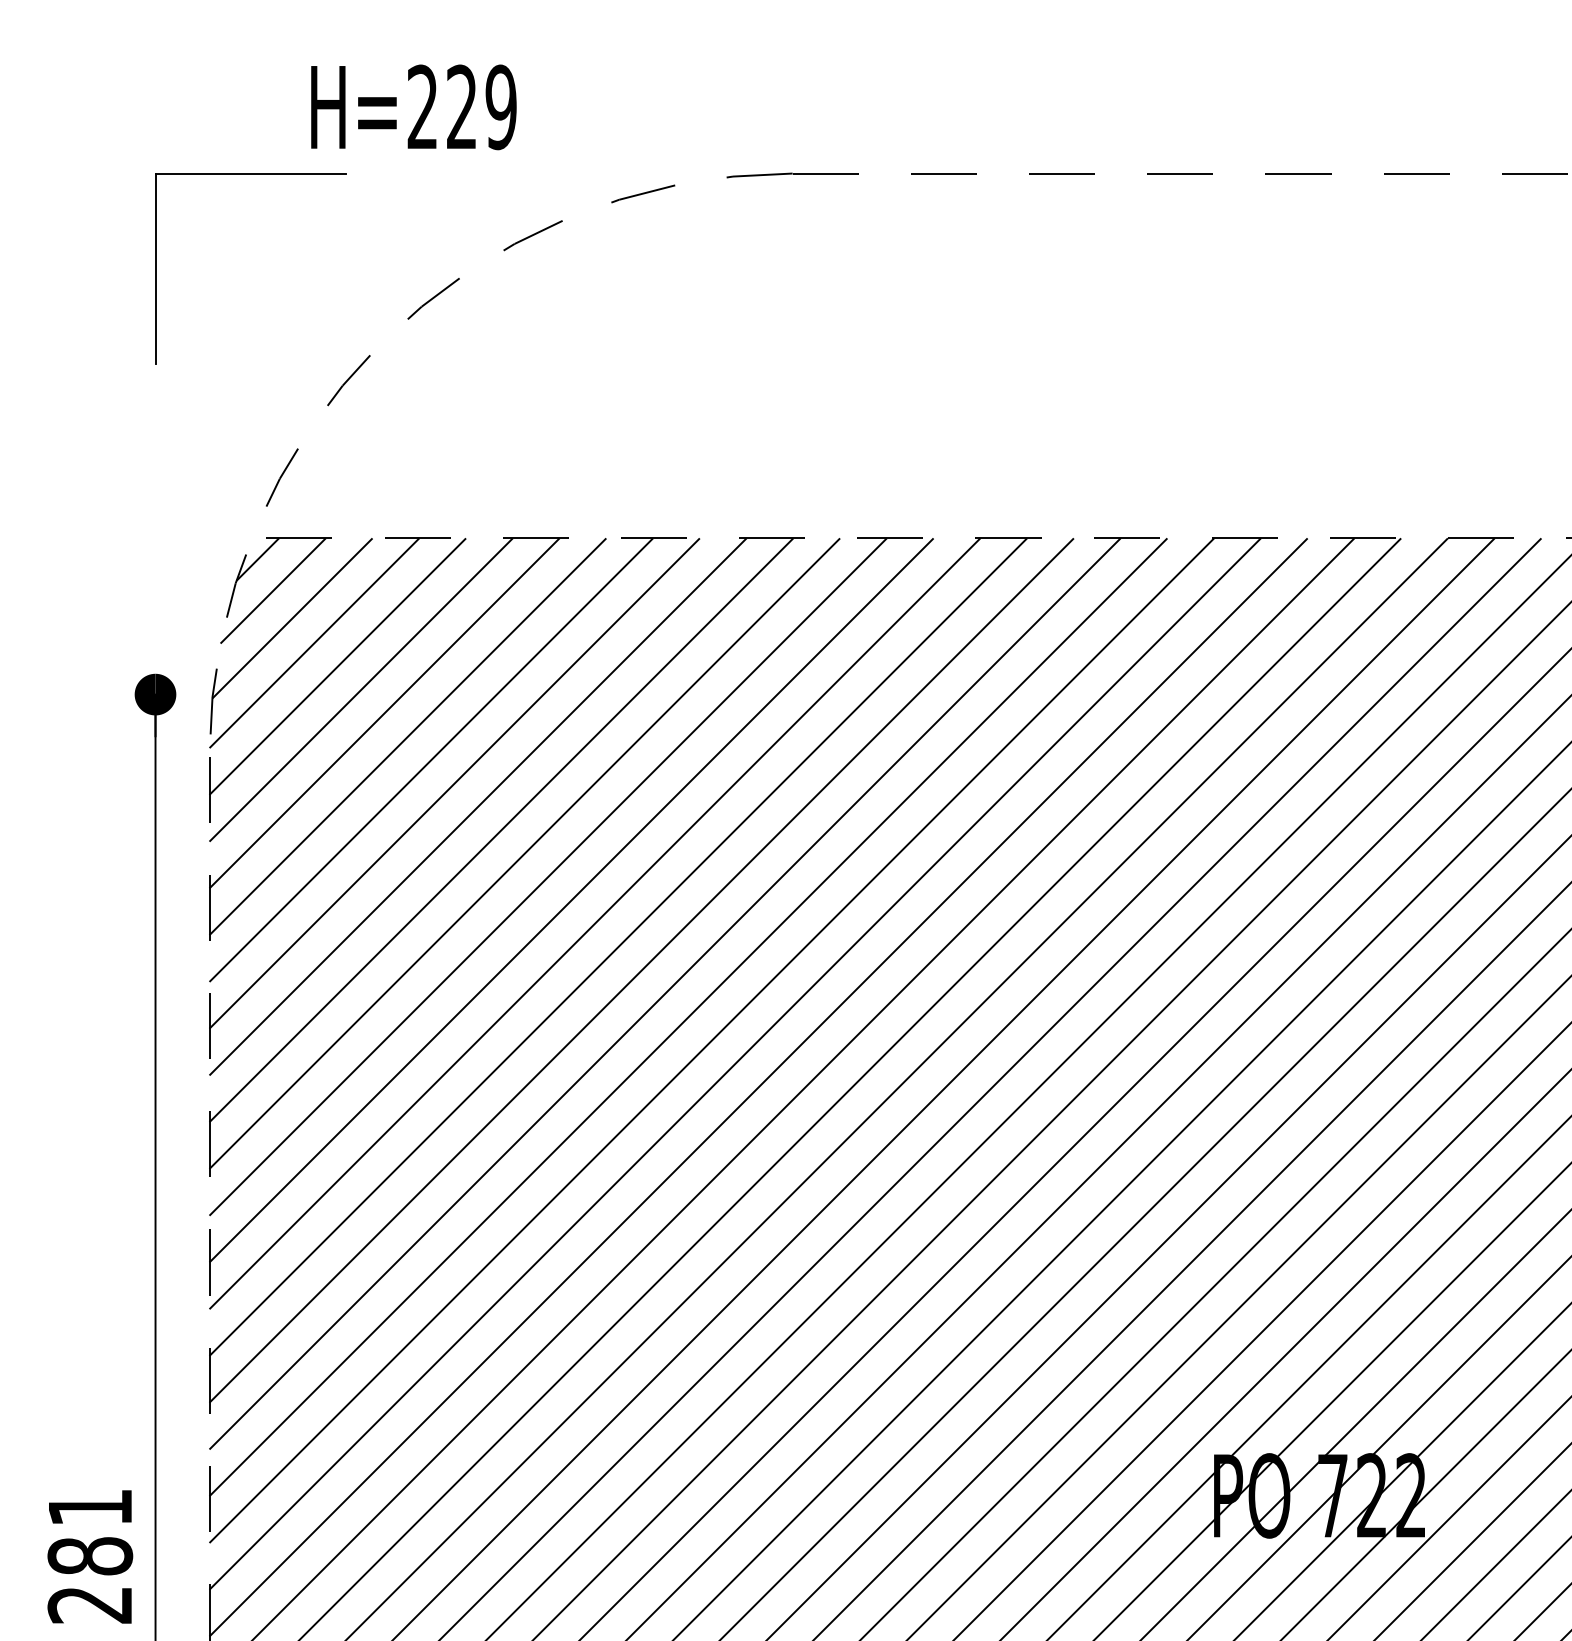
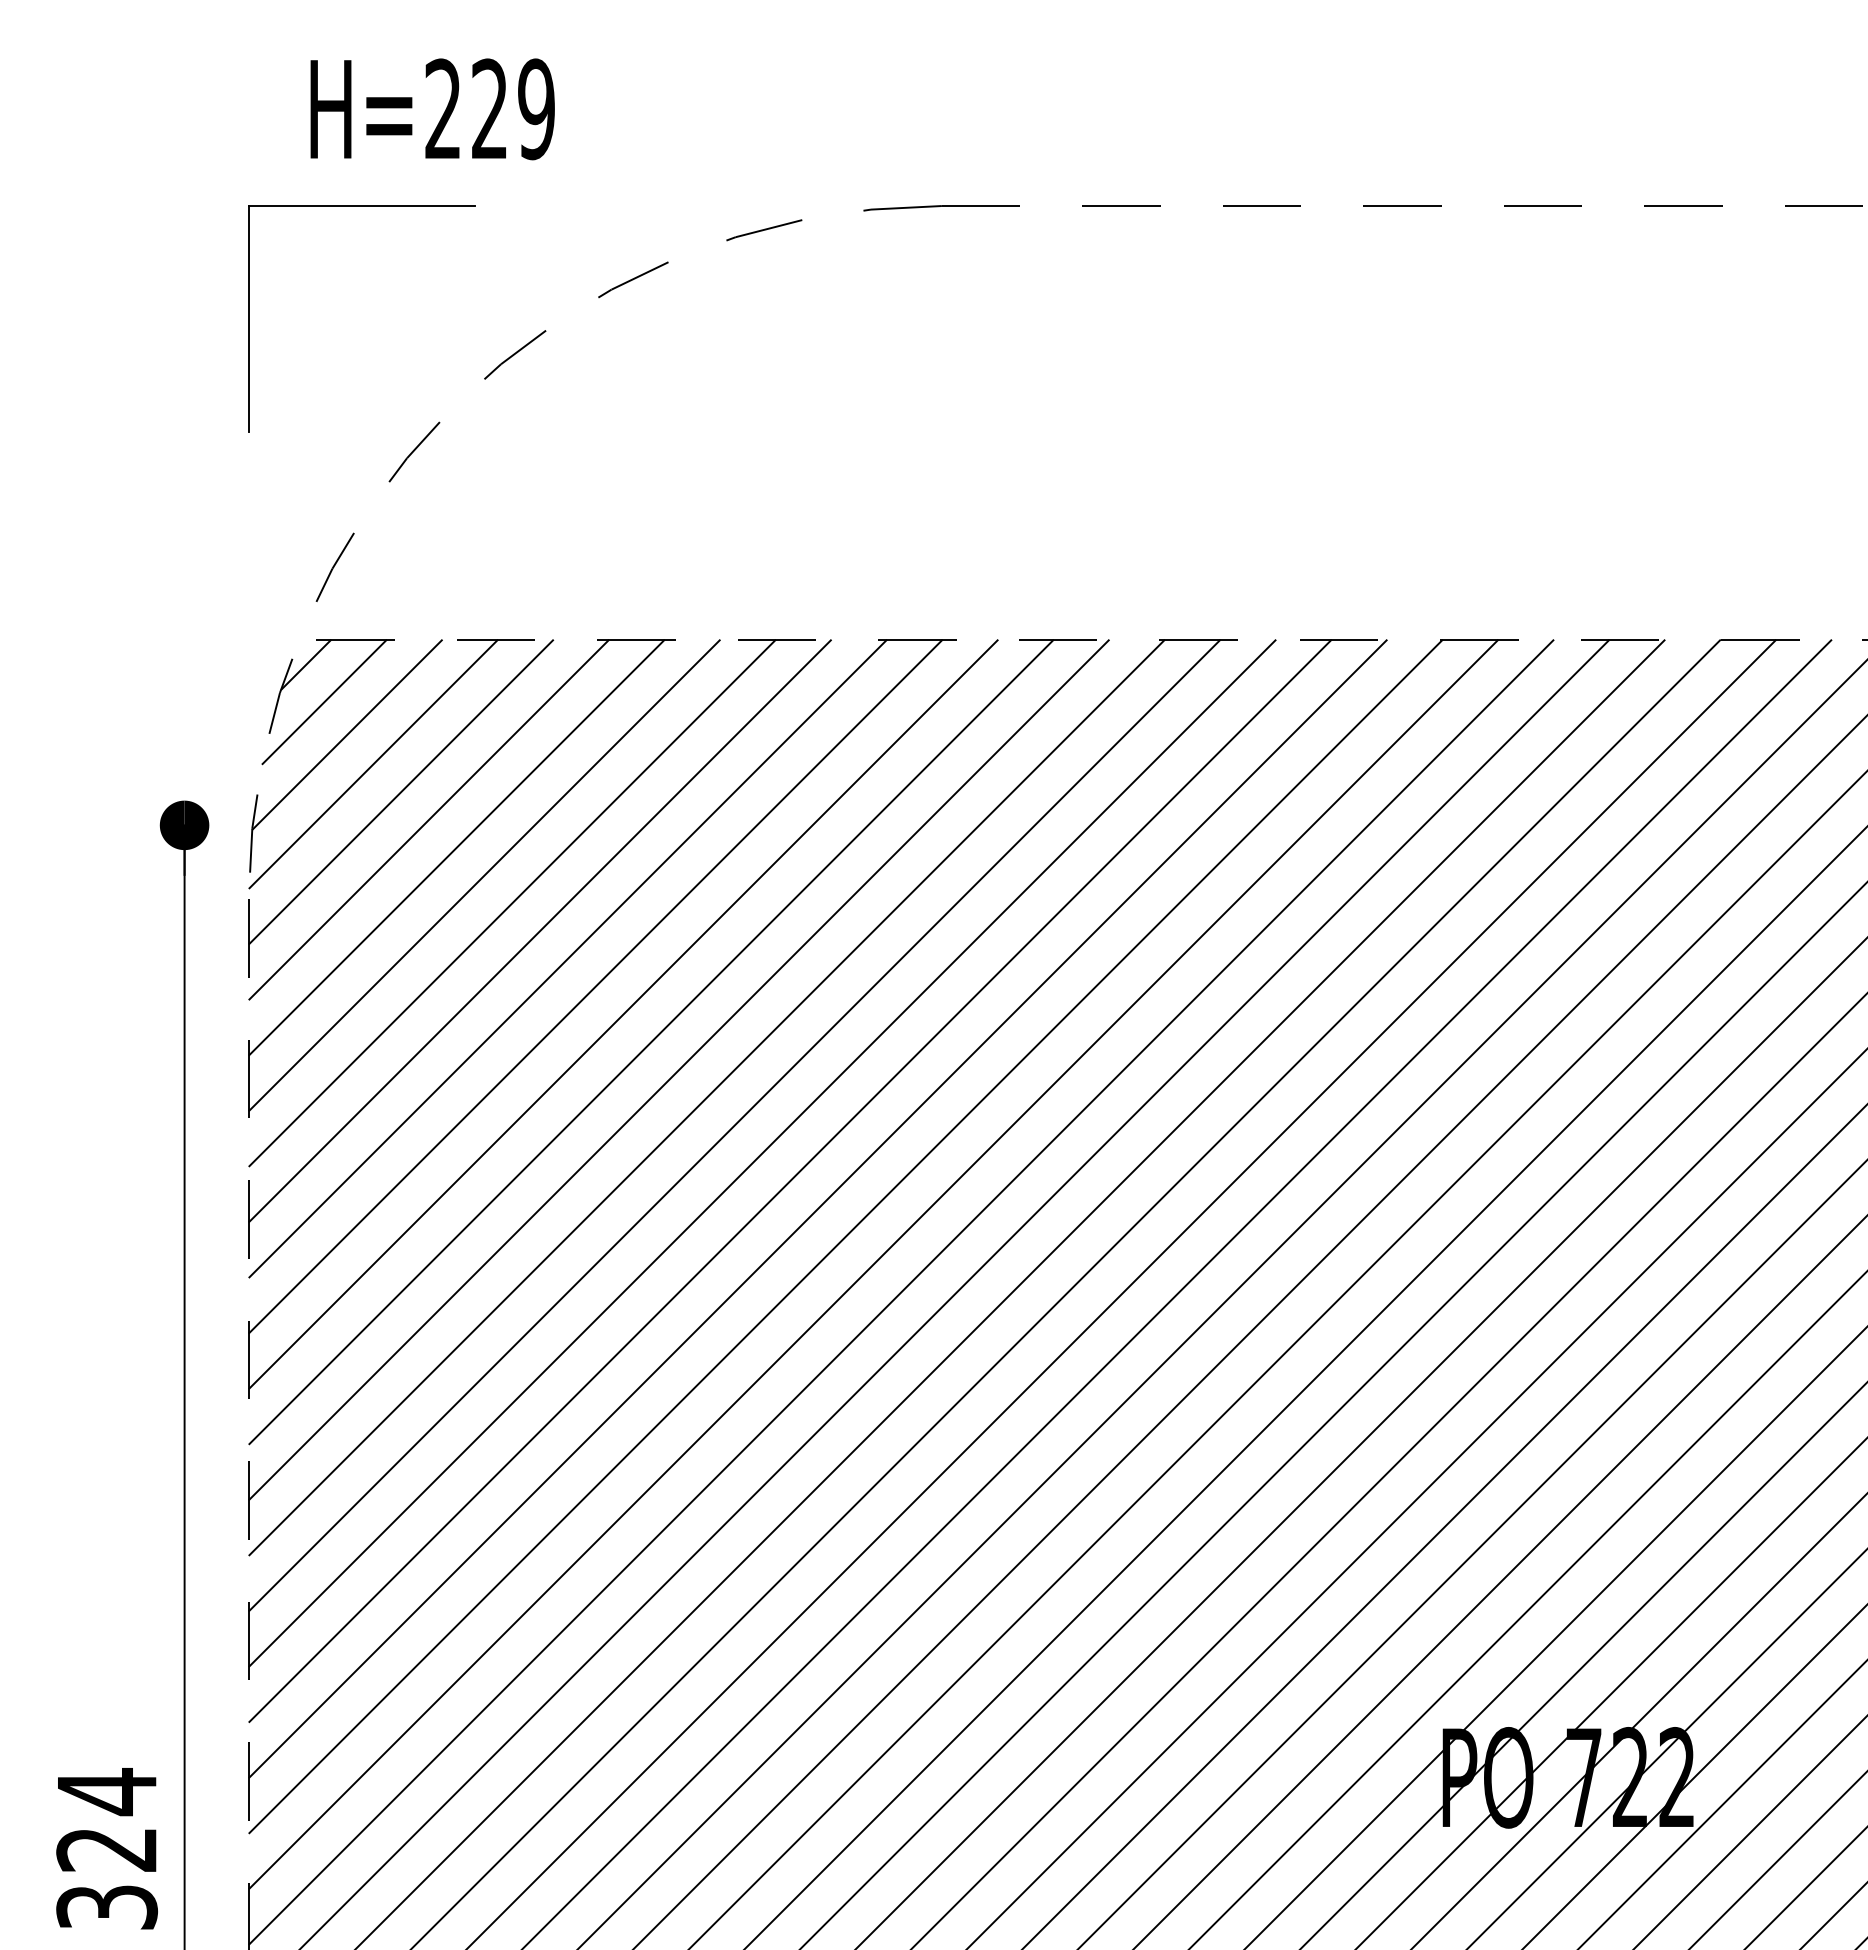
text: (413, 107) -> (432, 109), moved
part: (250, 173) -> (361, 206), moved
text: (90, 1555) -> (107, 1848), 281 -> 324

